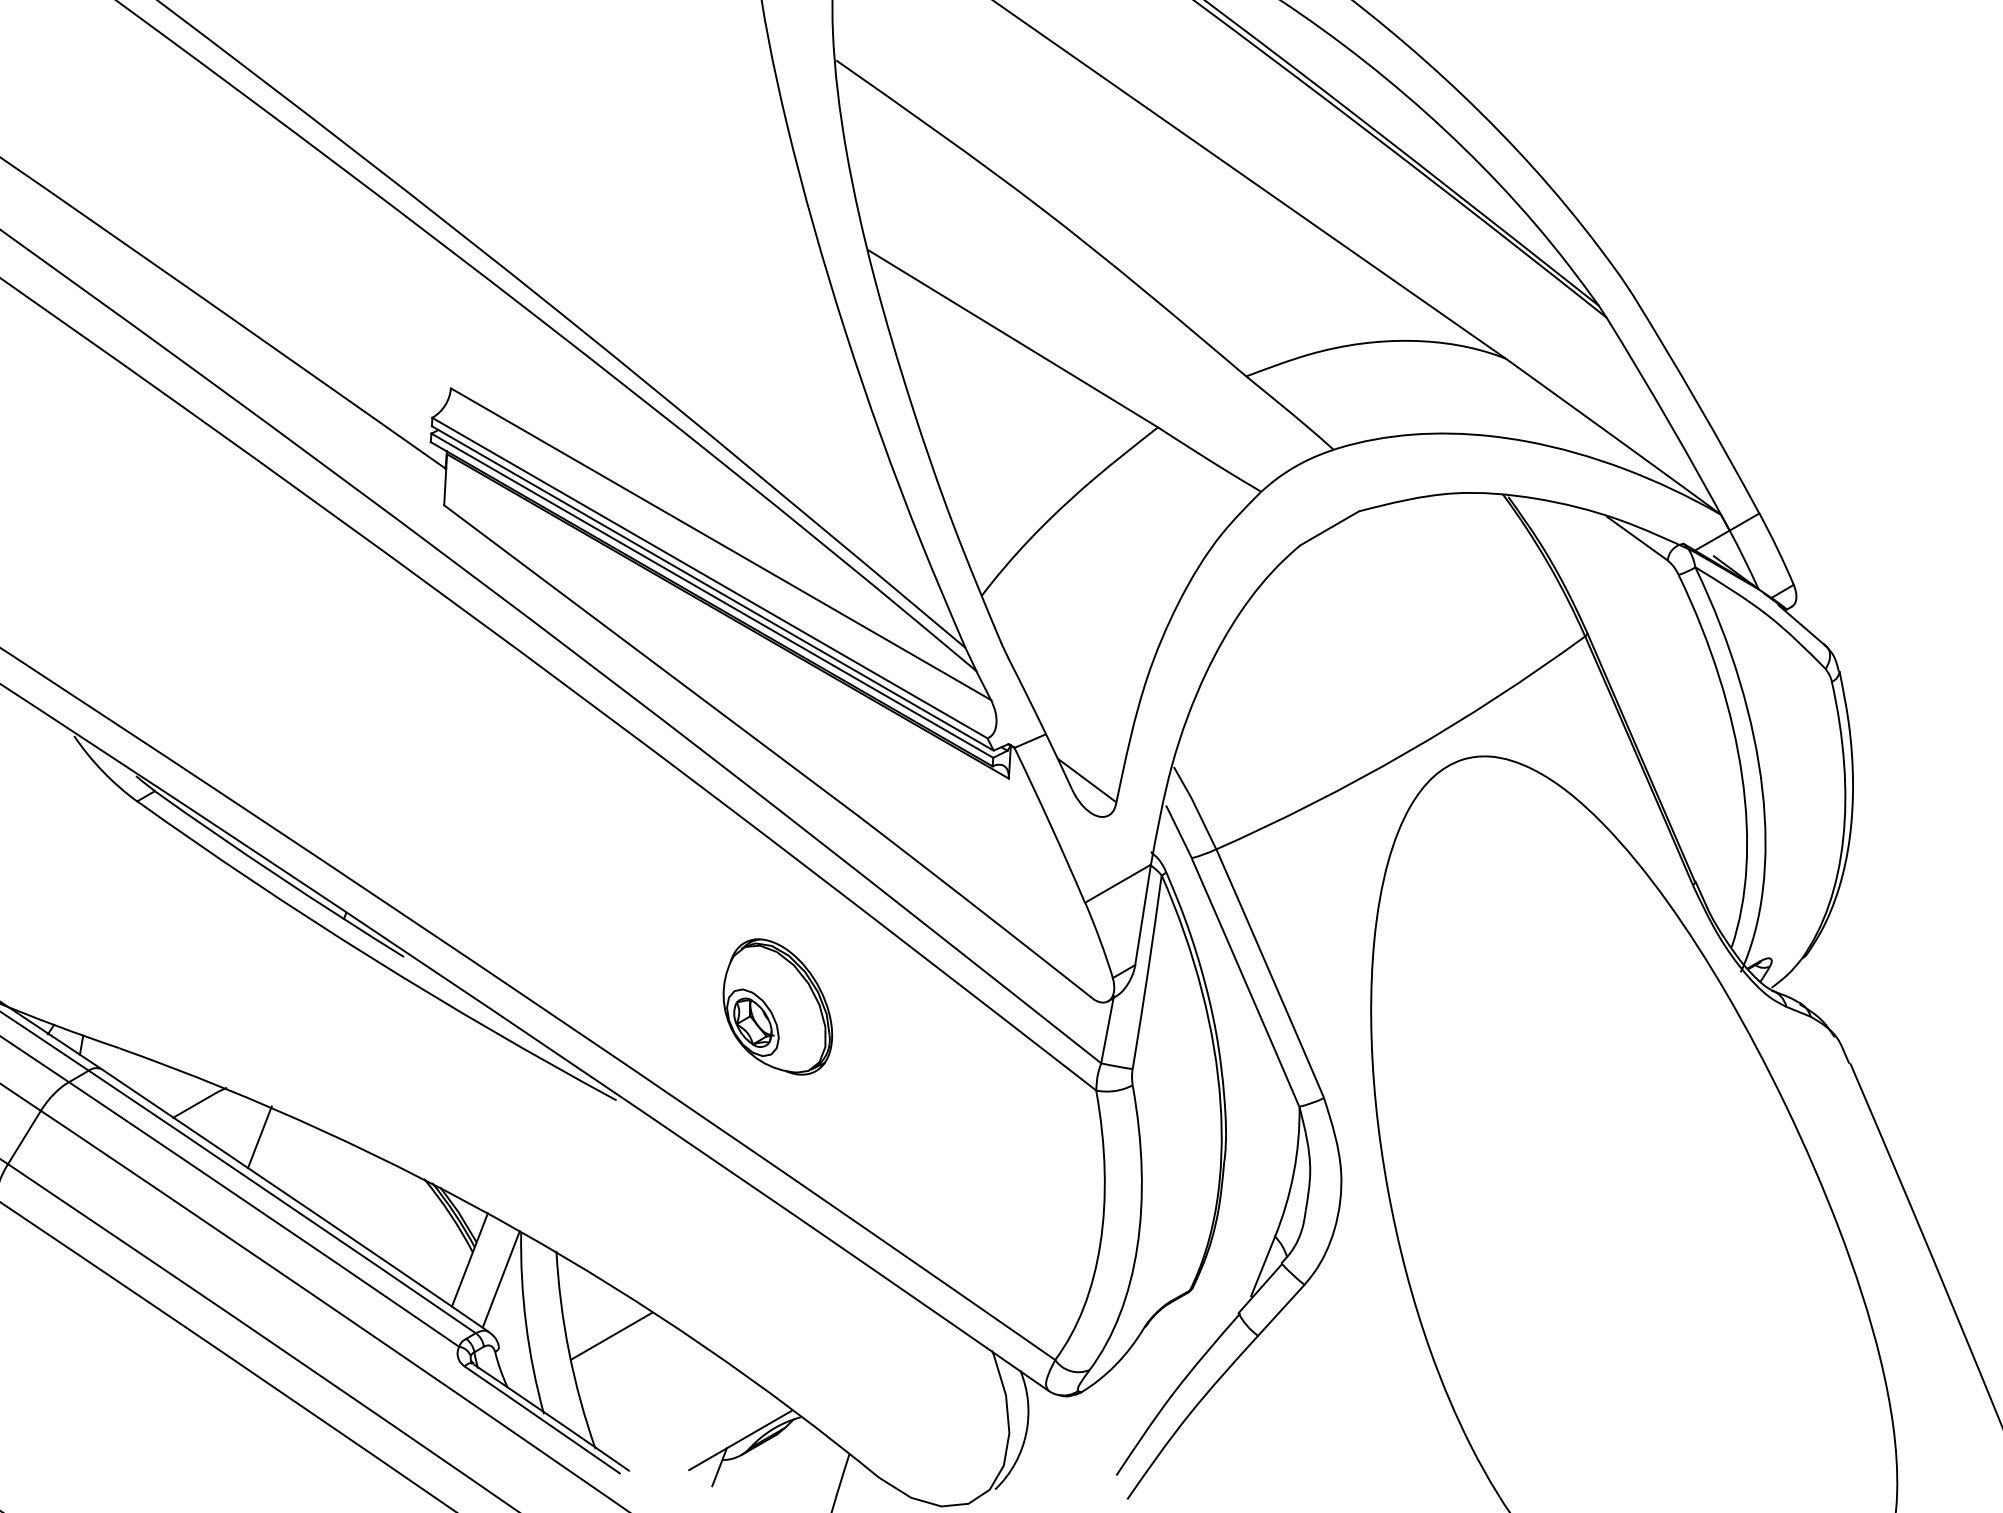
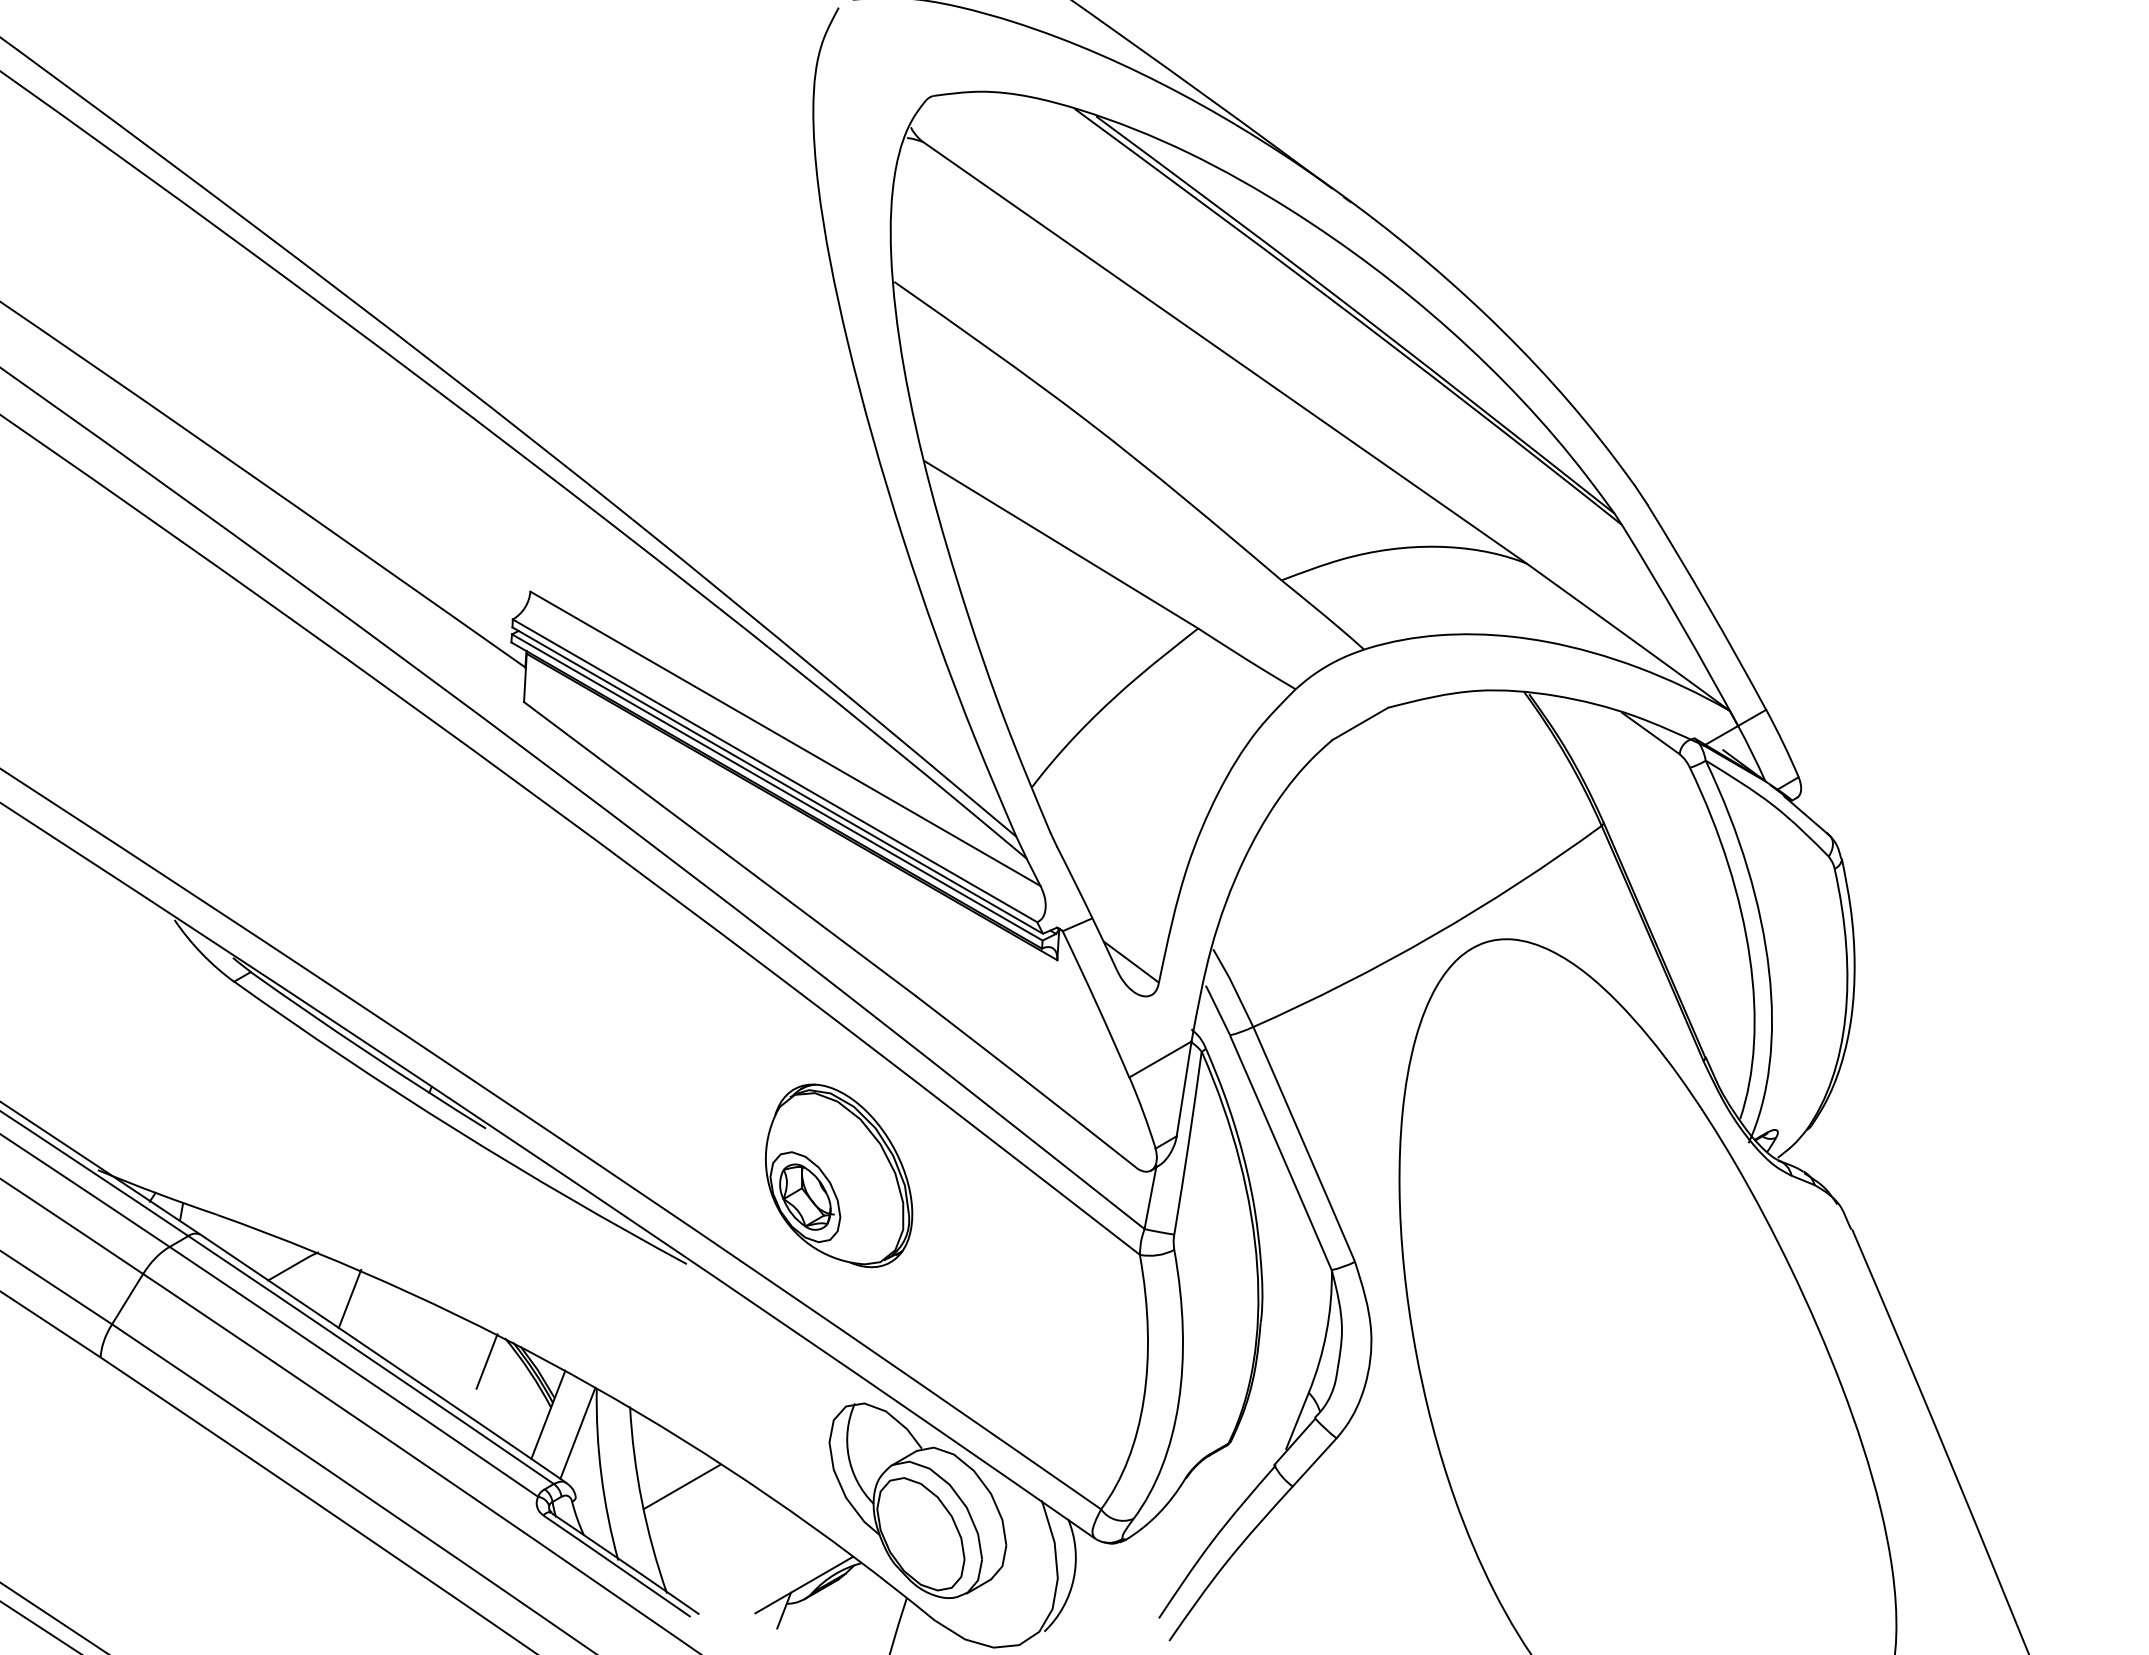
part: (778, 1006) -> (839, 1175), size x1.43
line: (404, 1203) -> (486, 1361), added
part: (860, 1350) -> (917, 1500), added

